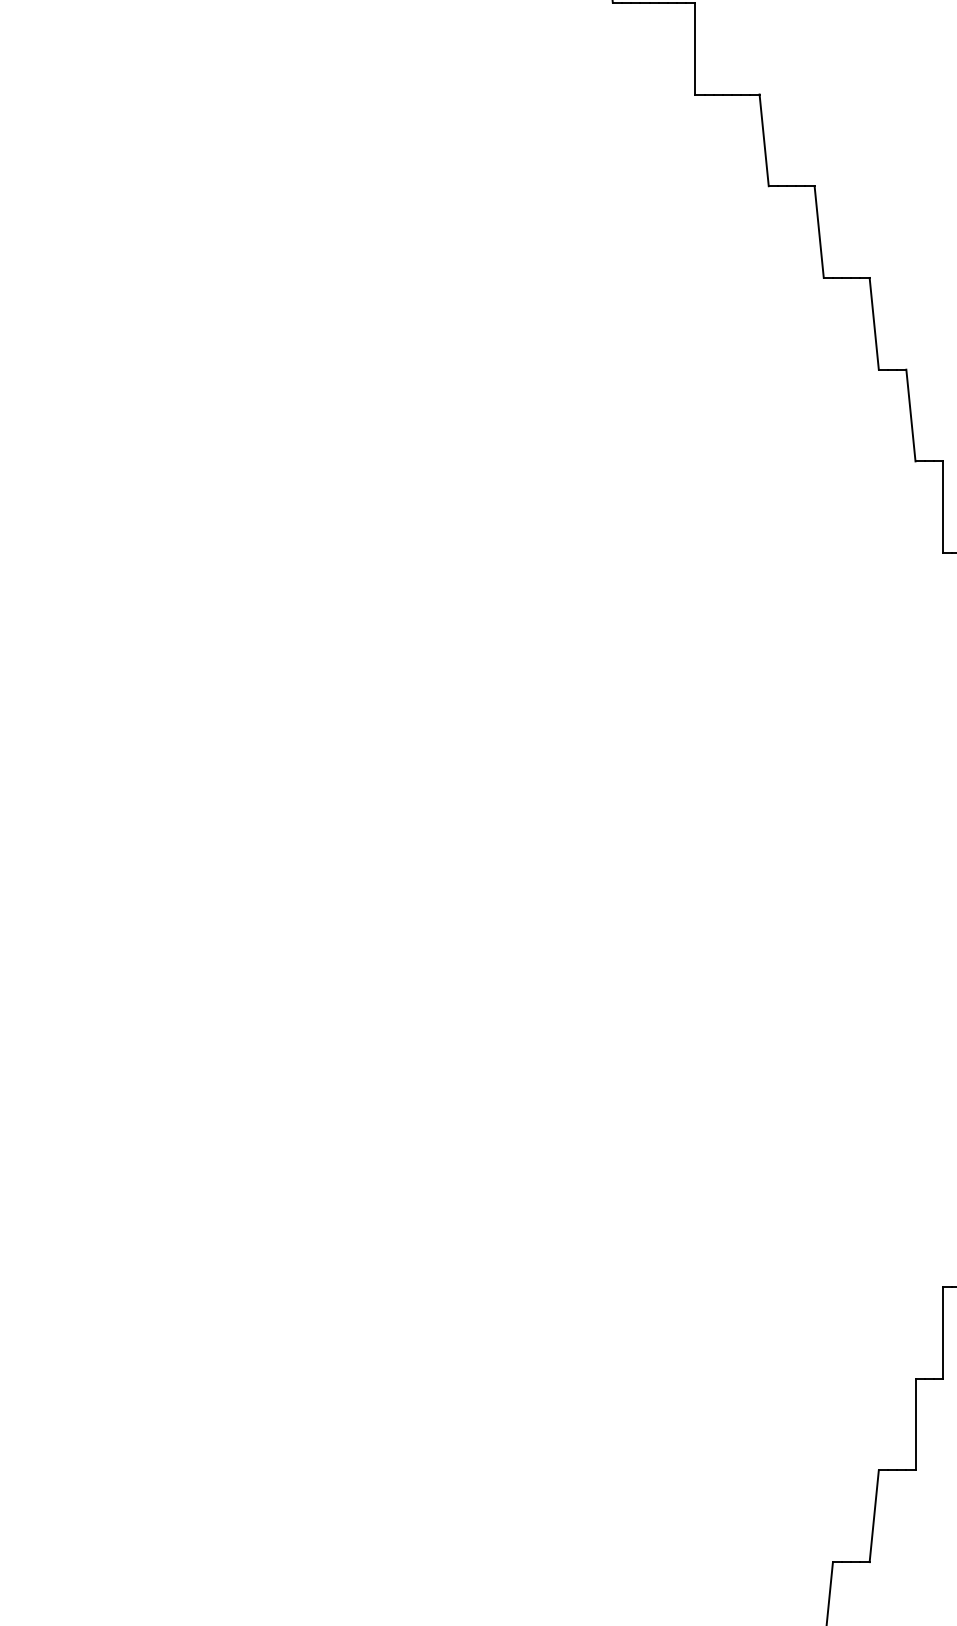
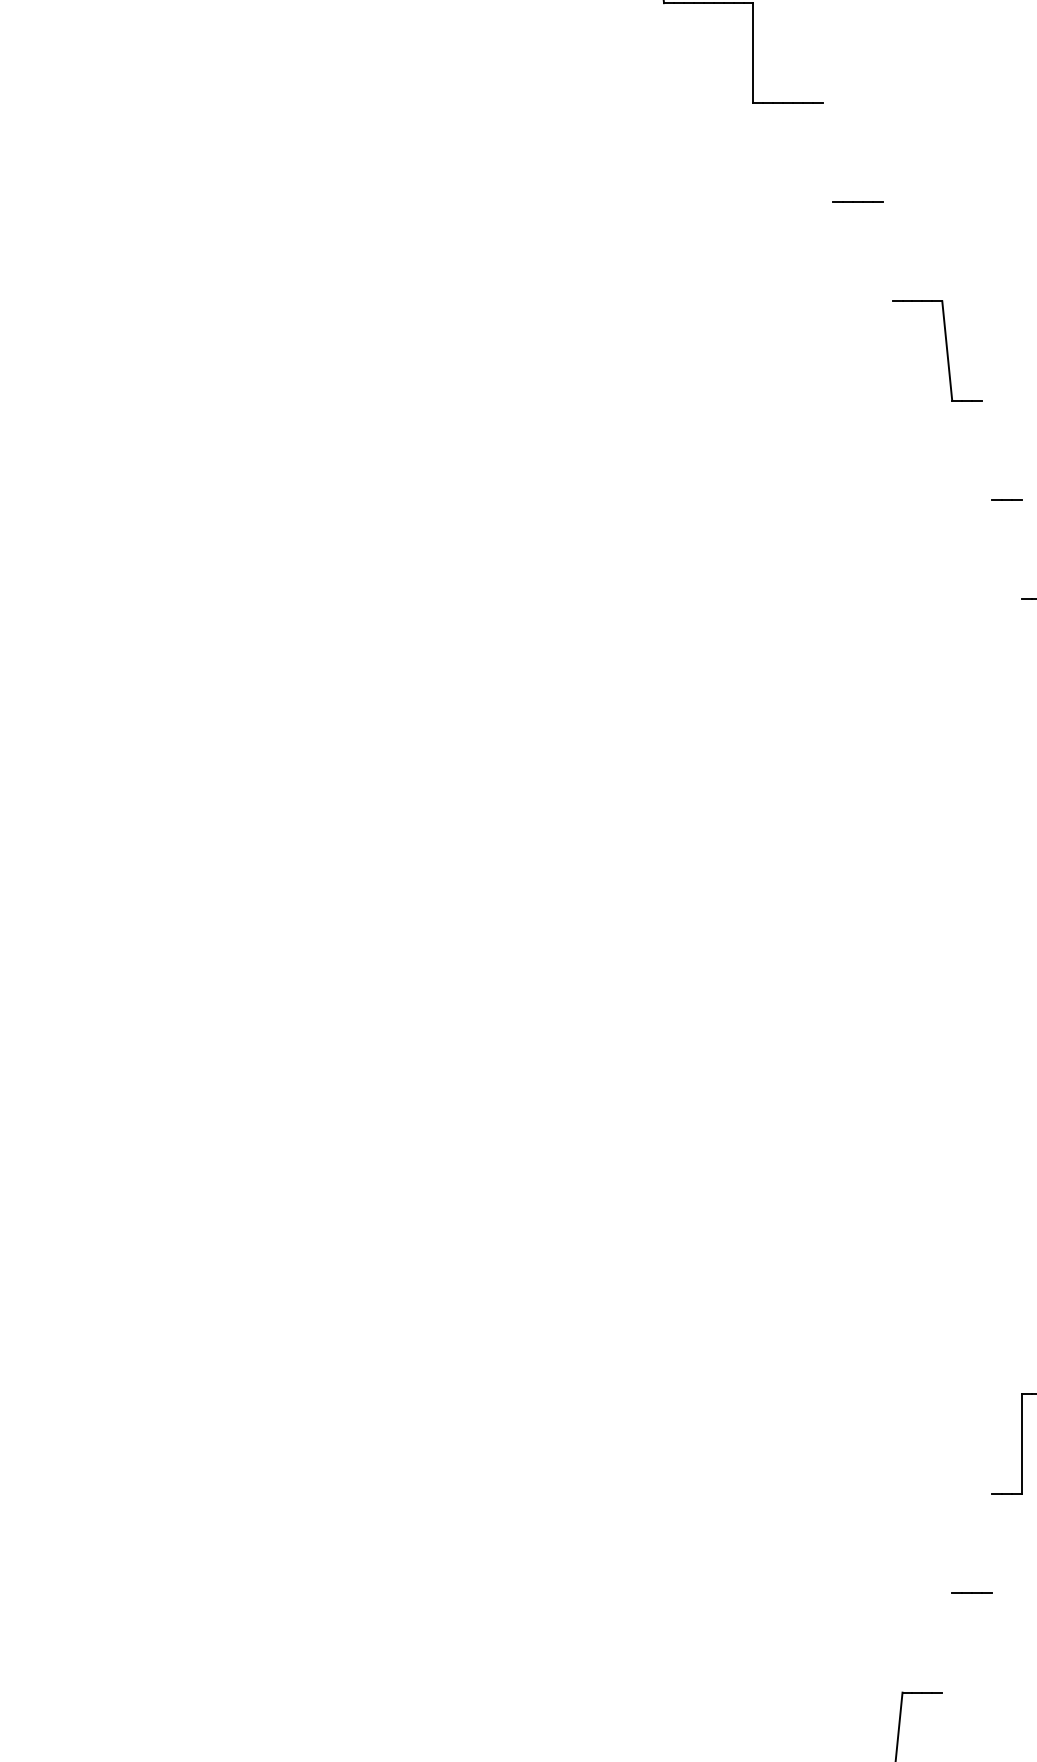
line: (763, 139) -> (827, 151), removed
line: (819, 231) -> (887, 251), removed
line: (910, 415) -> (986, 450), removed
line: (942, 507) -> (1021, 549), removed
line: (915, 1424) -> (991, 1543), removed
line: (874, 1515) -> (947, 1642), removed

